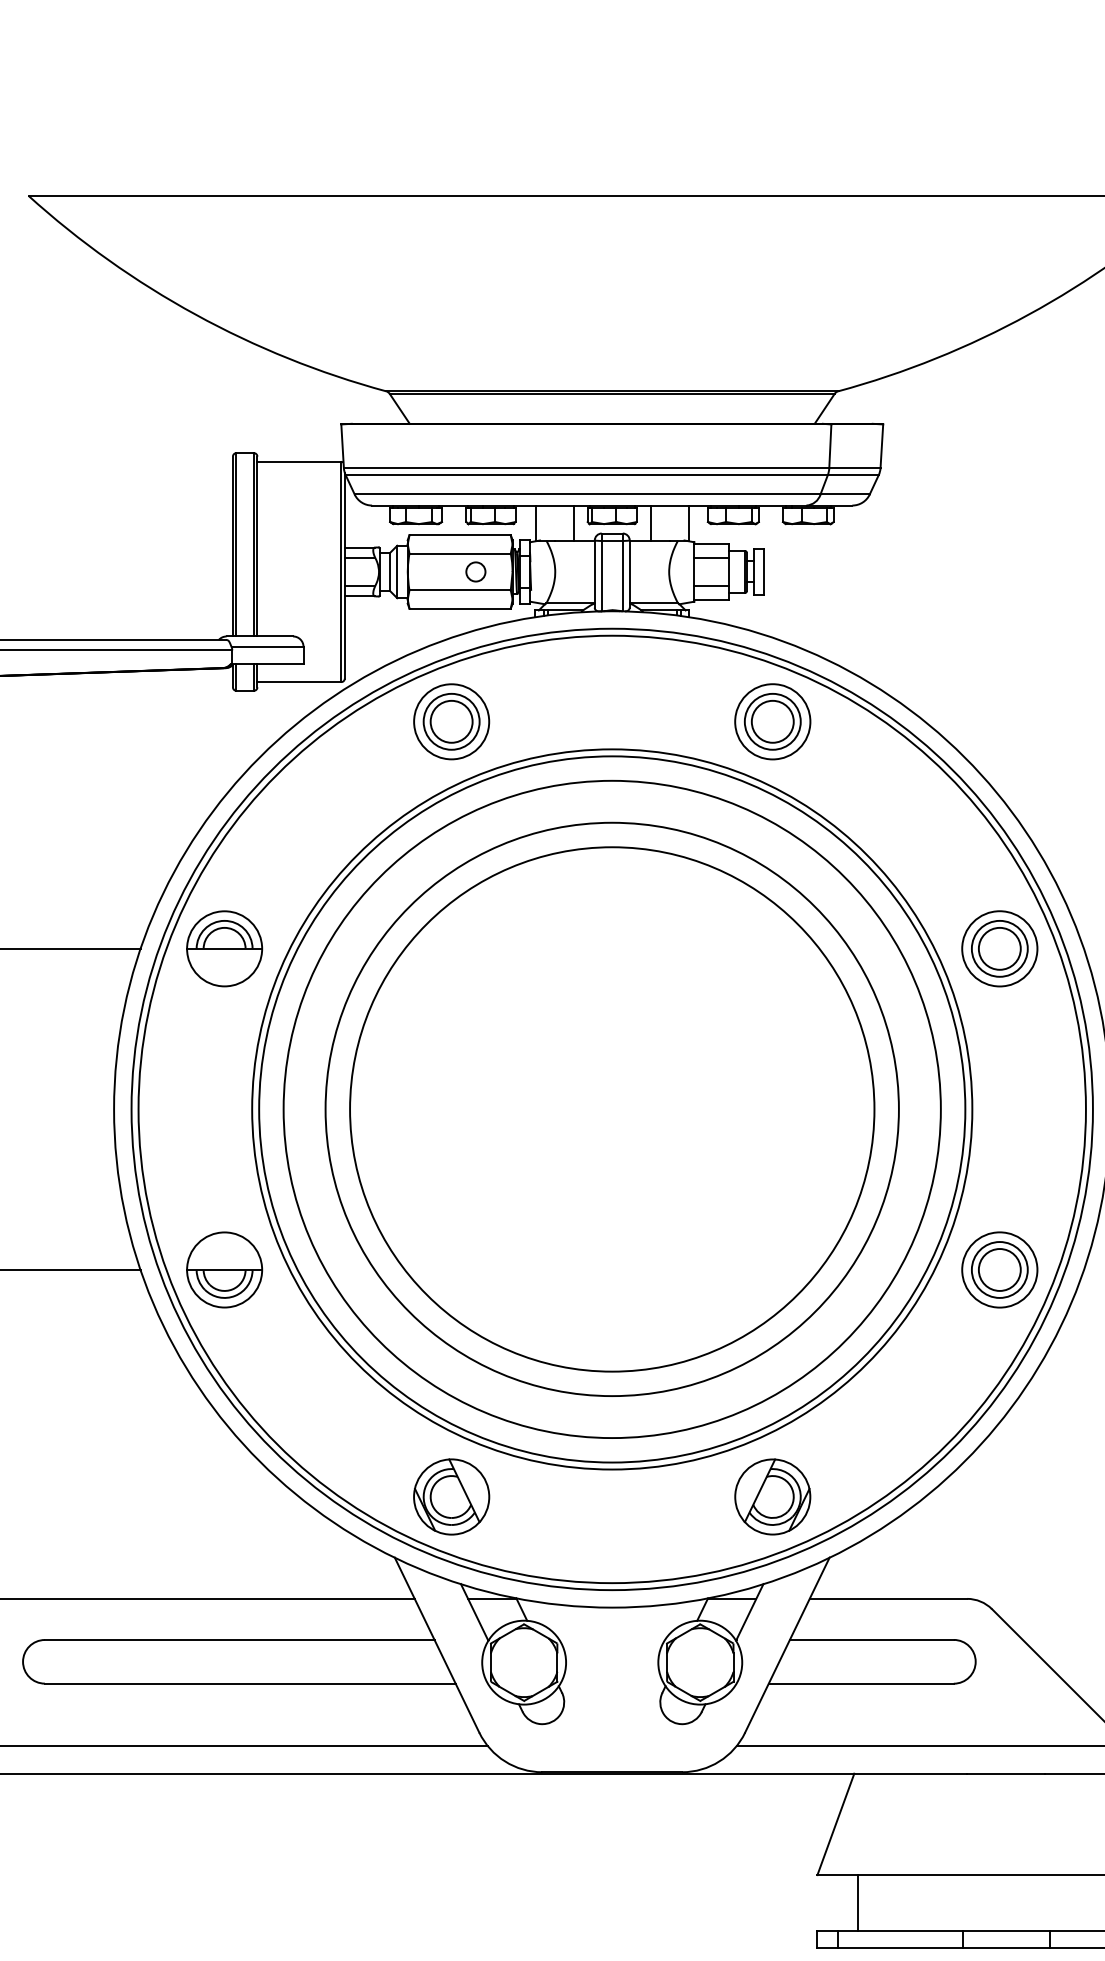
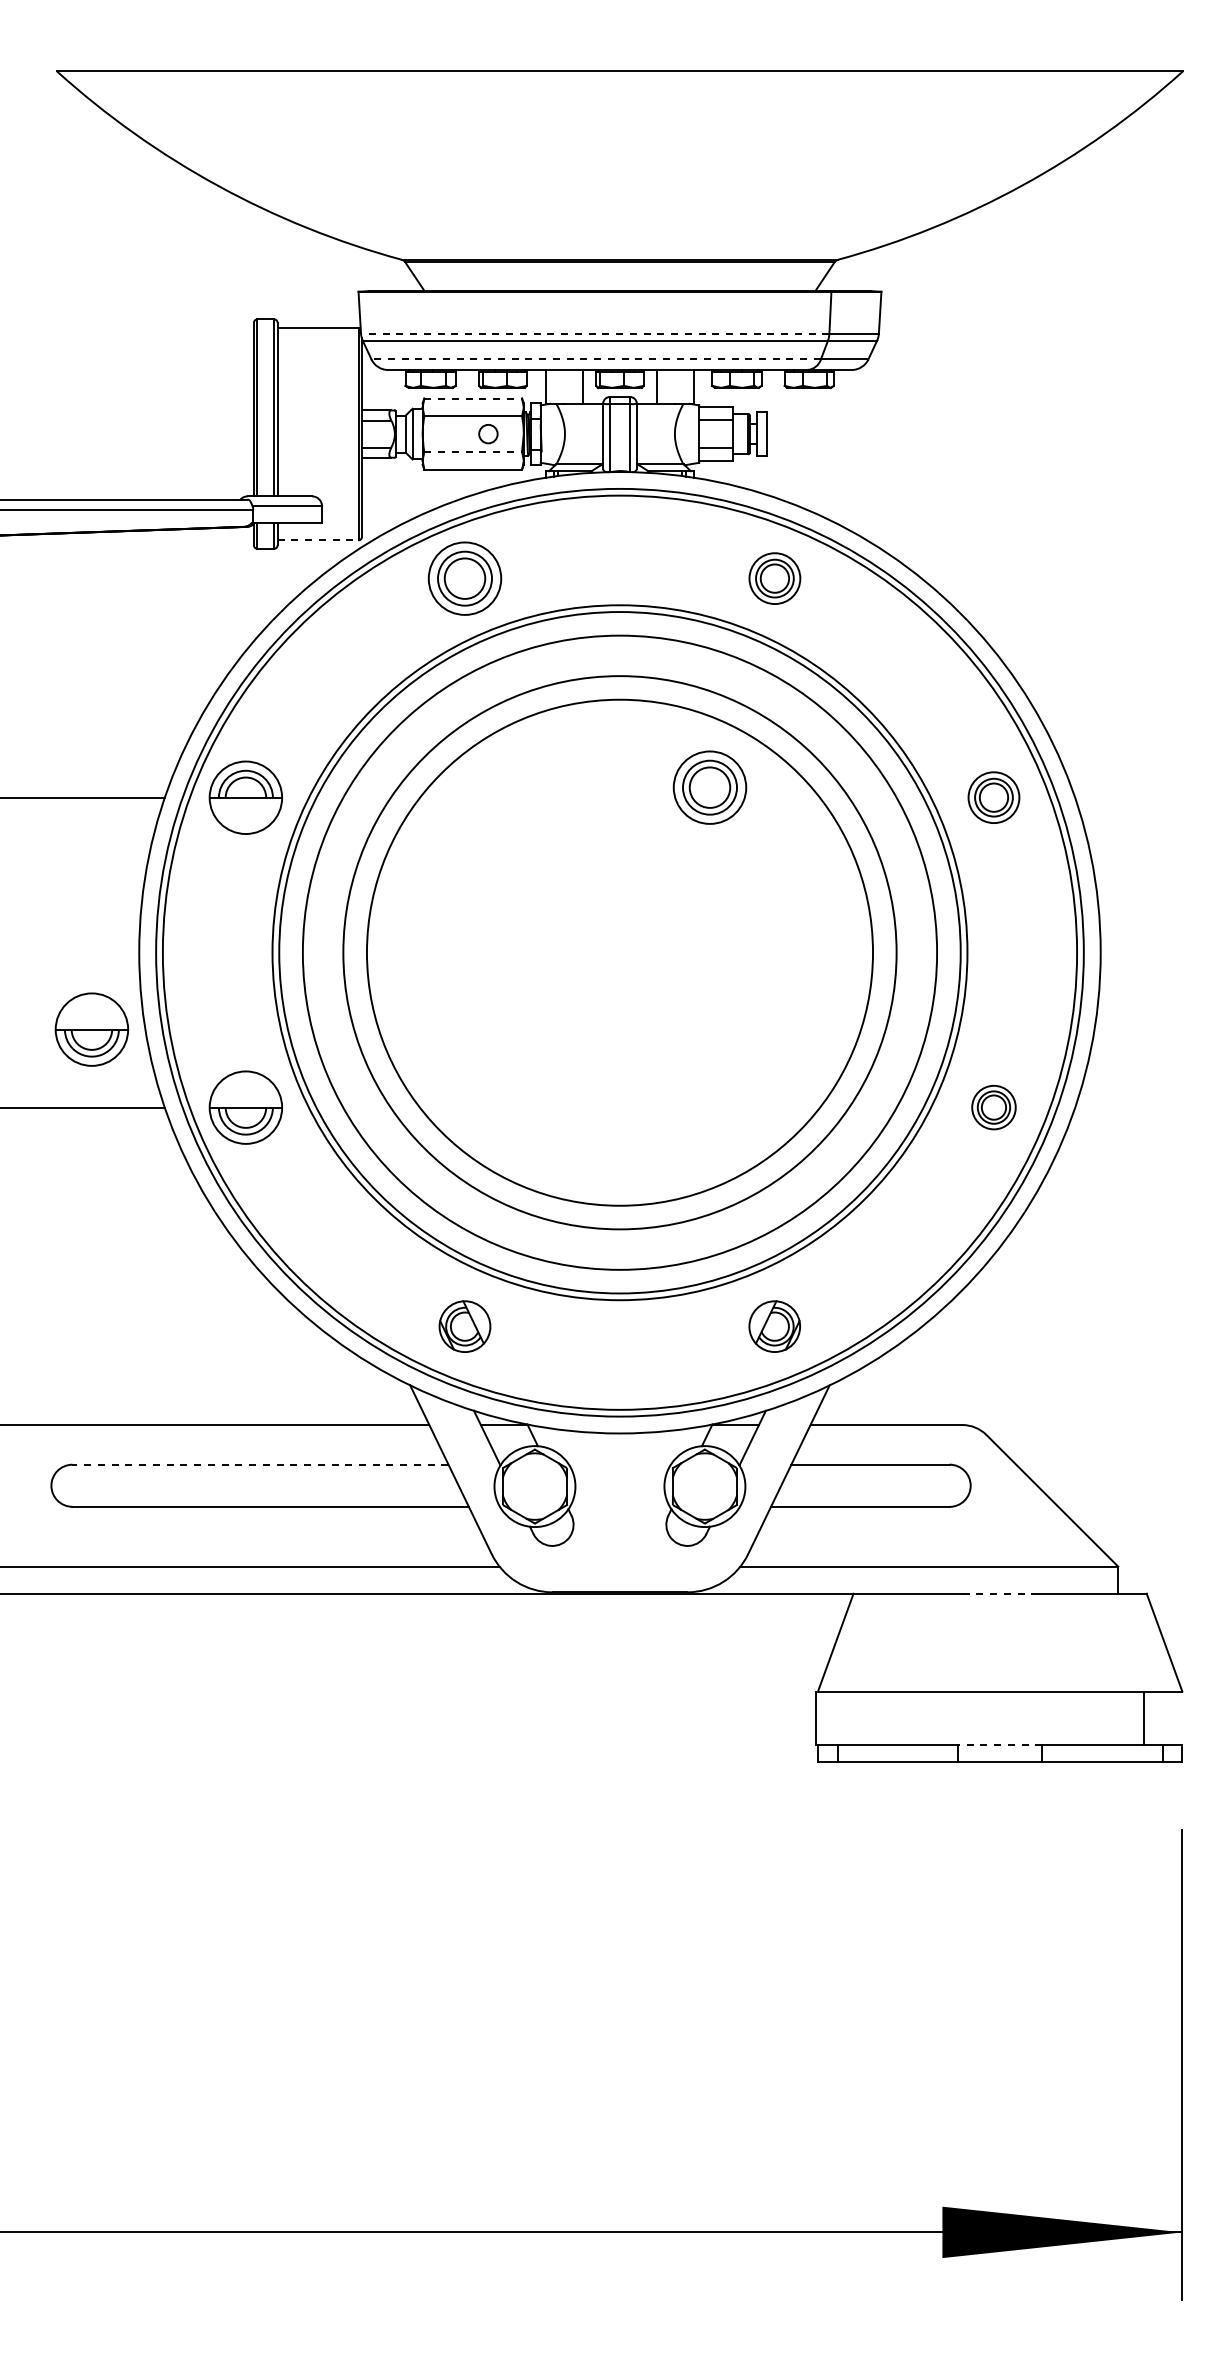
line: (585, 467) -> (594, 333), solid -> dashed
line: (587, 494) -> (596, 359), solid -> dashed
line: (460, 535) -> (473, 398), solid -> dashed
line: (460, 590) -> (473, 451), solid -> dashed
line: (299, 682) -> (318, 540), solid -> dashed
part: (772, 721) -> (774, 578), size x0.7
part: (705, 938) -> (709, 787), added
part: (999, 948) -> (993, 797), size x0.7
part: (64, 1188) -> (91, 1029), added
part: (999, 1269) -> (993, 1107), size x0.6
part: (451, 1496) -> (464, 1326), size x0.7
part: (772, 1496) -> (774, 1326), size x0.7
line: (238, 1639) -> (259, 1464), solid -> dashed
line: (1006, 1773) -> (1000, 1593), solid -> dashed
line: (857, 1902) -> (815, 1718), moved
line: (1005, 1930) -> (999, 1745), solid -> dashed

